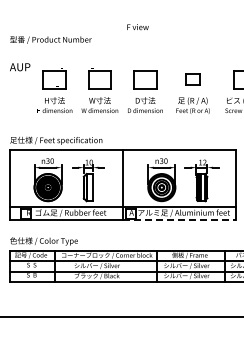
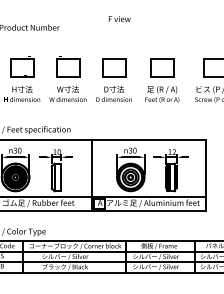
text: (137, 27) -> (119, 19), moved
part: (192, 79) -> (161, 67), size x1.67
line: (179, 220) -> (148, 210), dashed -> solid

